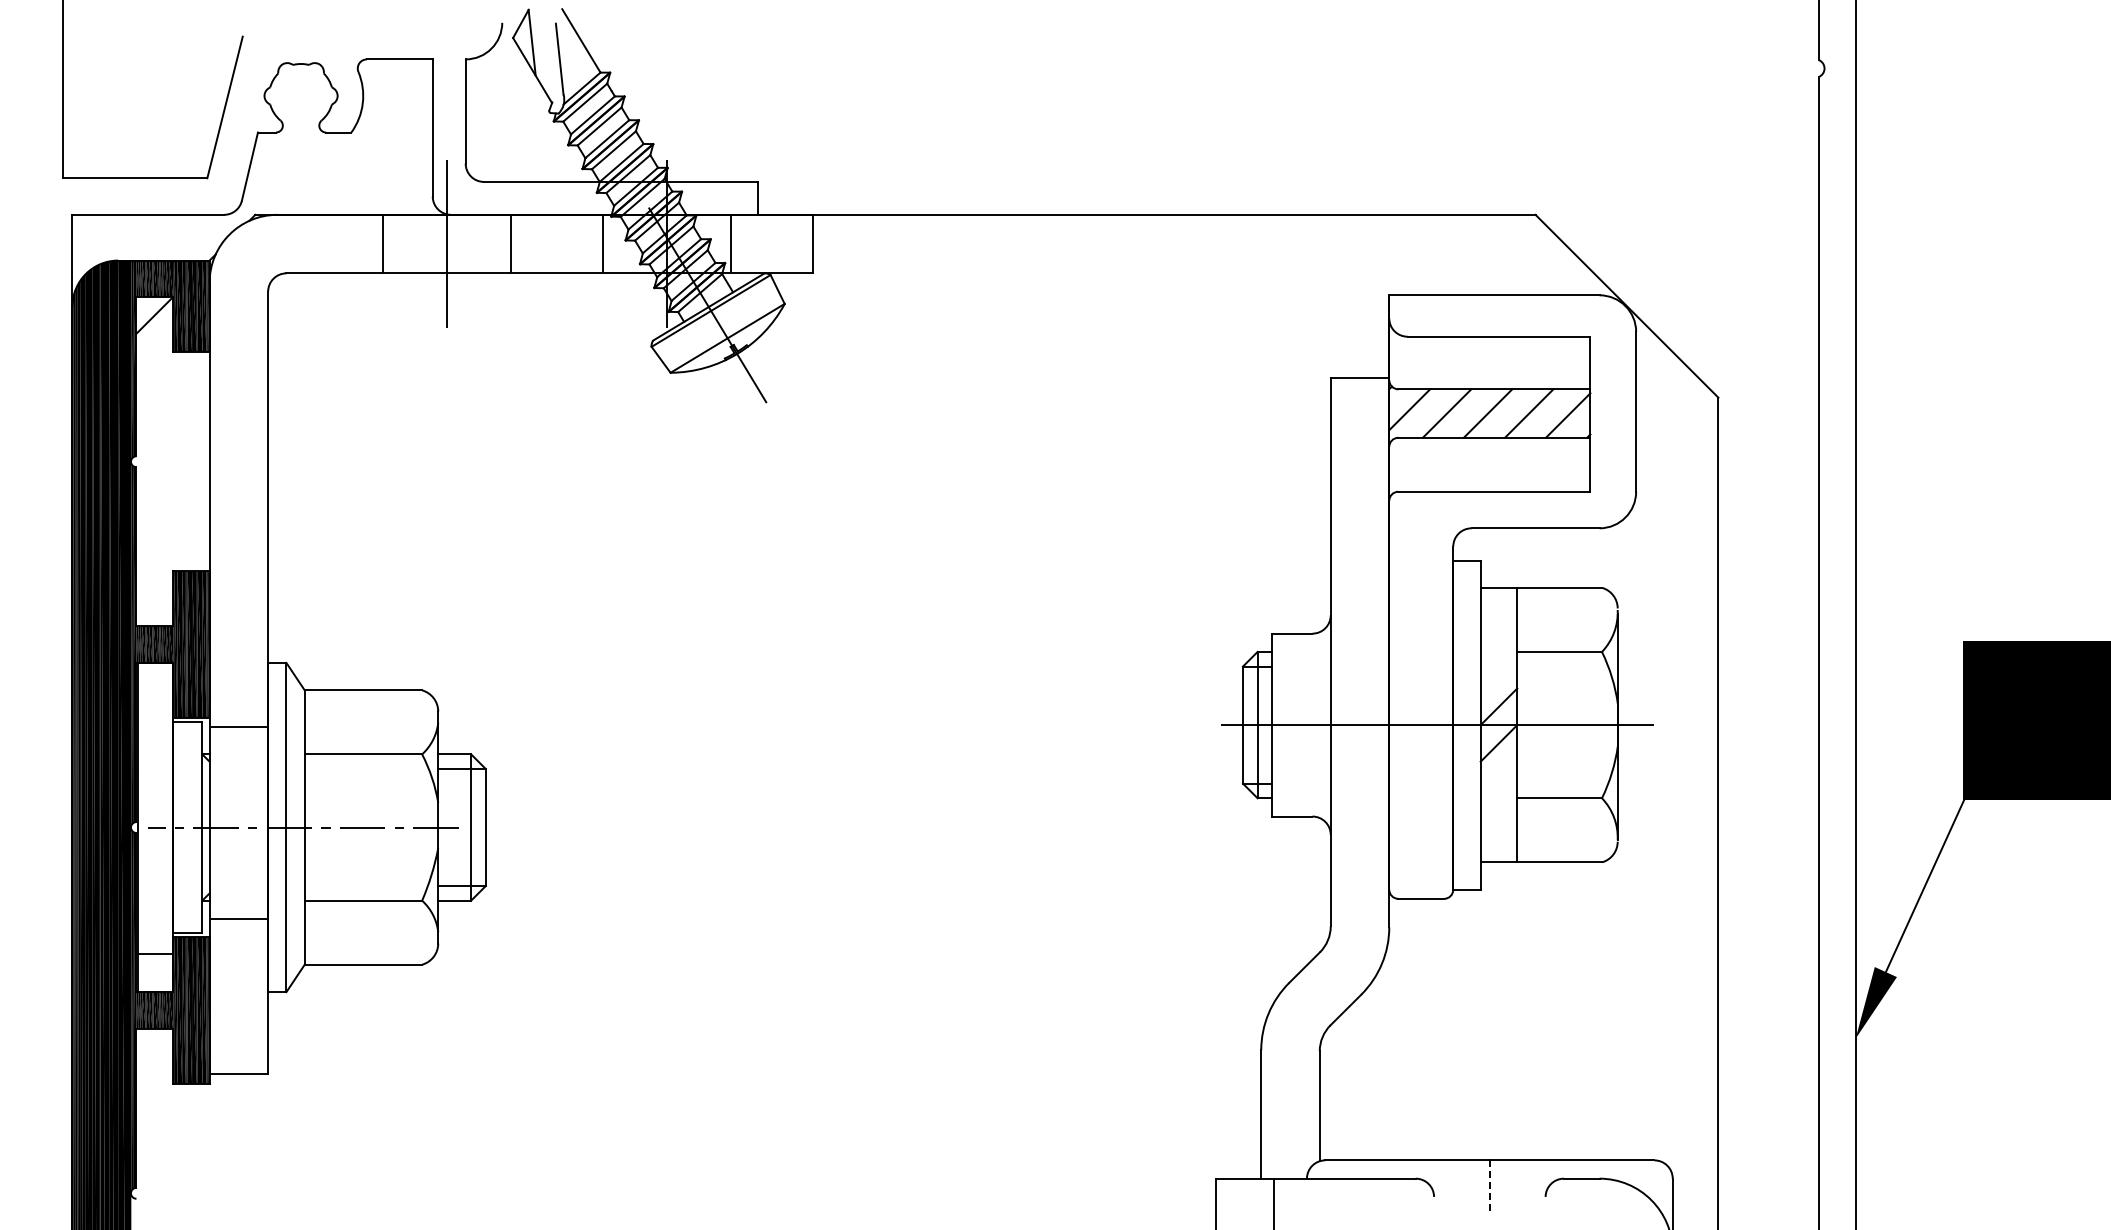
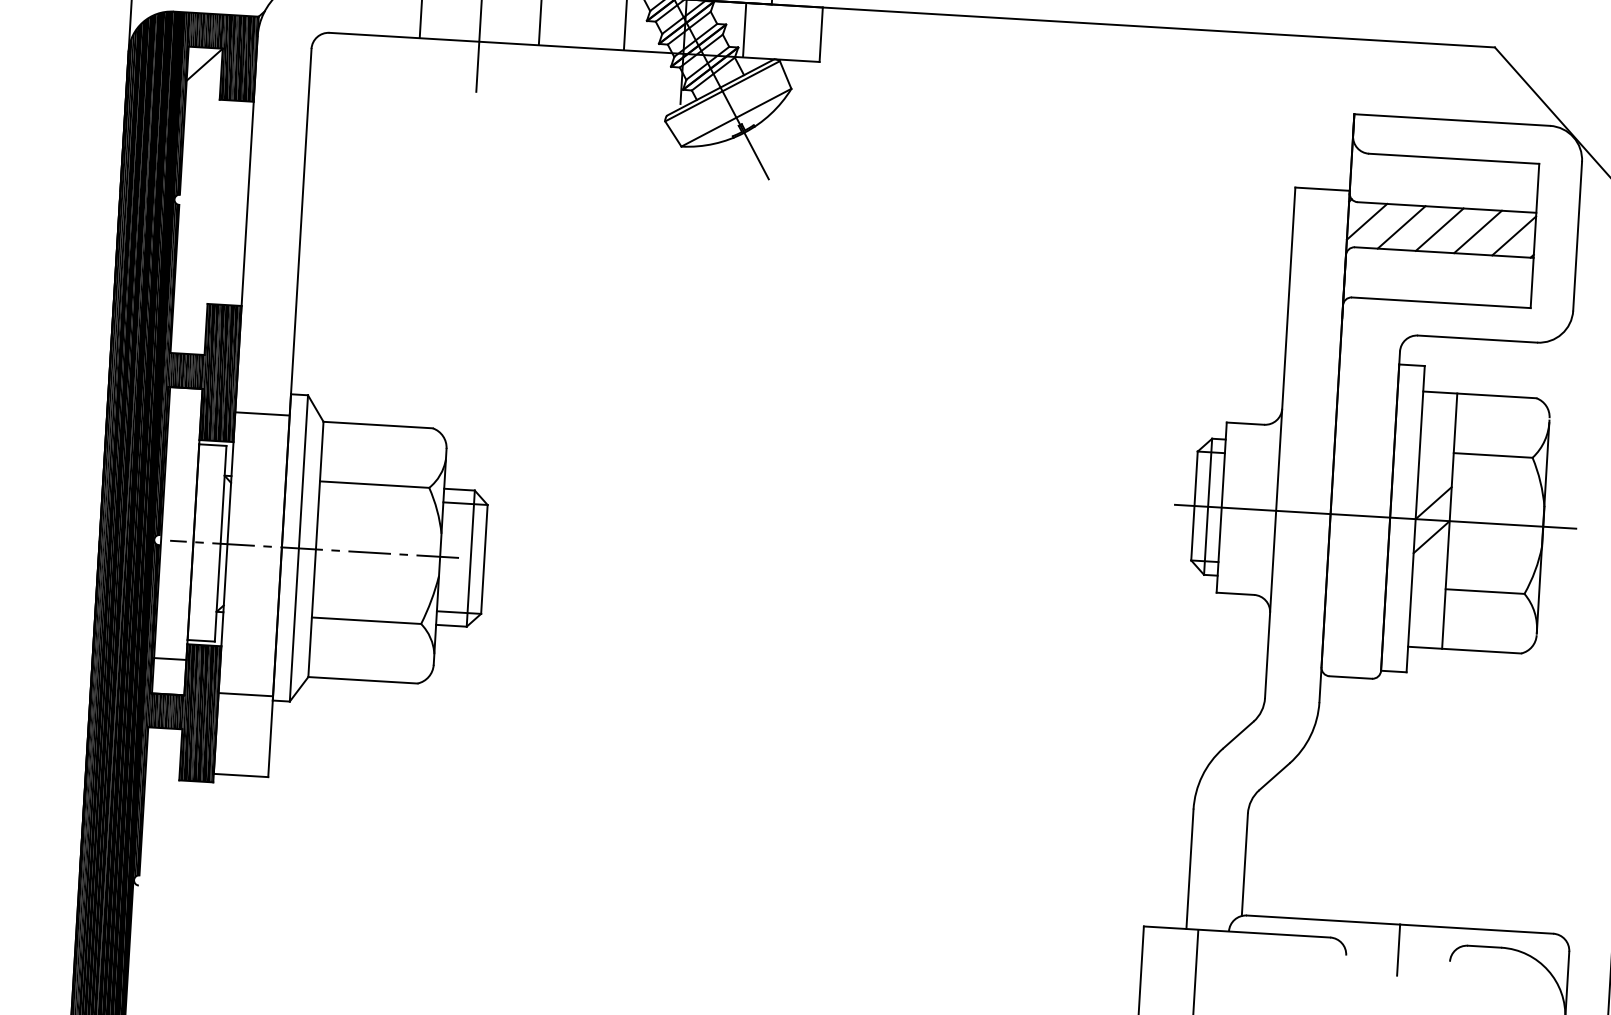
line: (238, 726) -> (262, 413), moved
line: (238, 918) -> (245, 694), moved
line: (1489, 1188) -> (1398, 950), dashed -> solid

